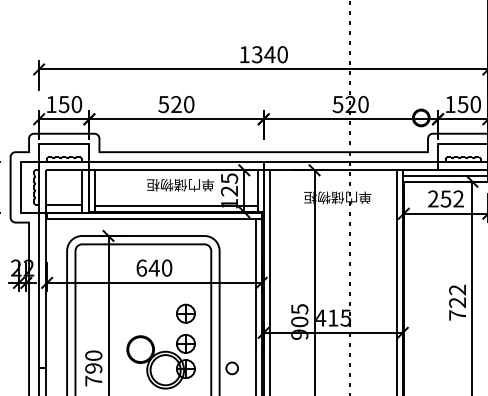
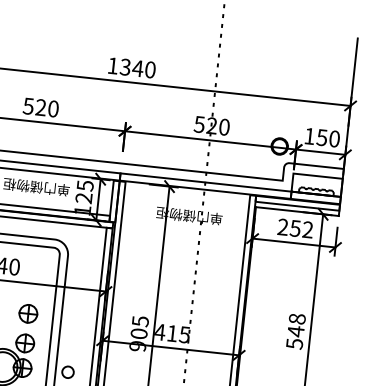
text: (457, 302) -> (295, 331), 722 -> 548

